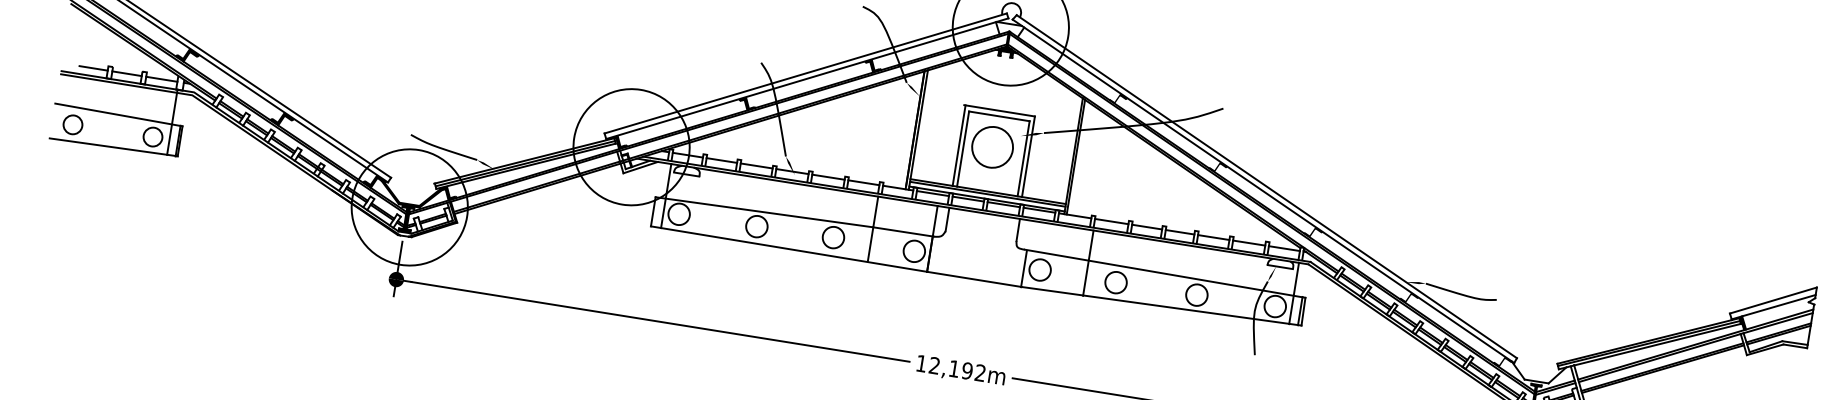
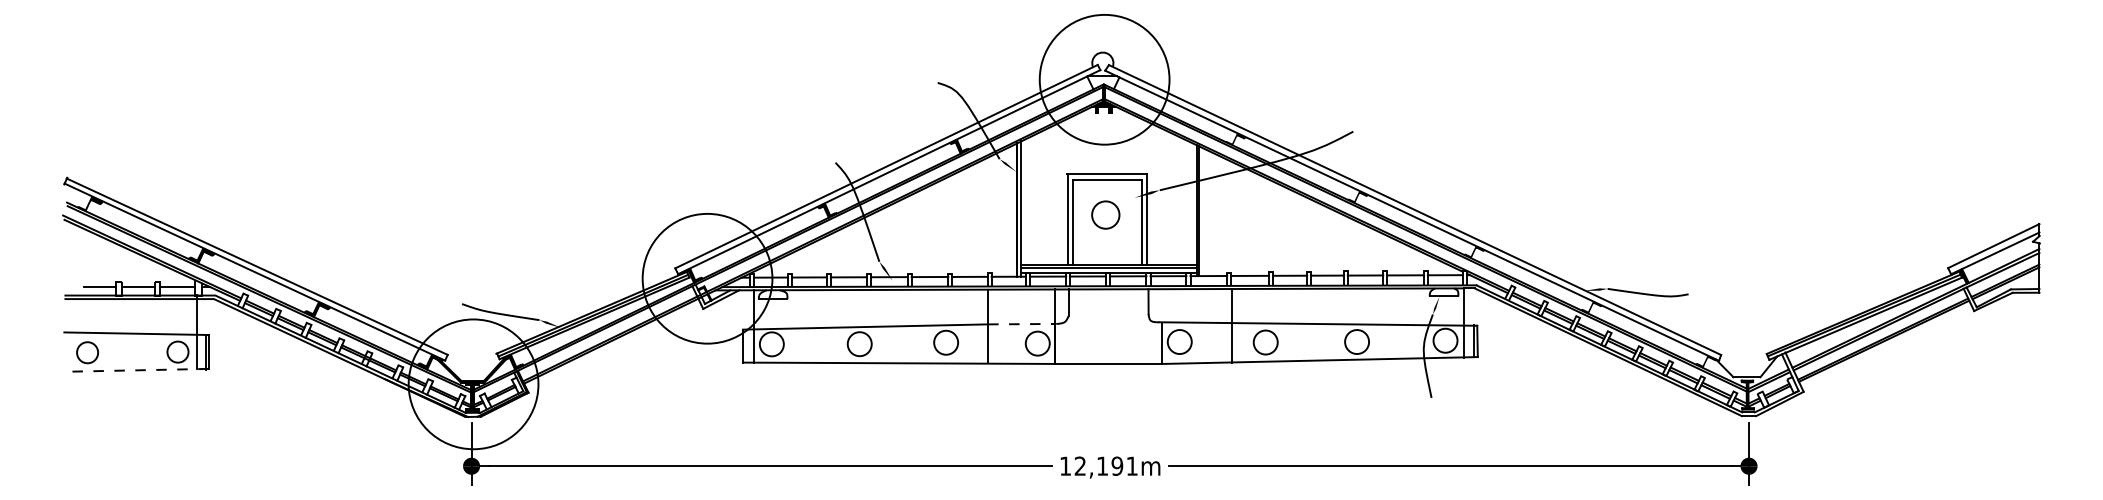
circle: (992, 146) -> (1105, 214), size x0.6
line: (113, 147) -> (136, 370), solid -> dashed
line: (903, 232) -> (1022, 324), solid -> dashed
text: (979, 372) -> (1131, 465), 12,192m -> 12,191m

